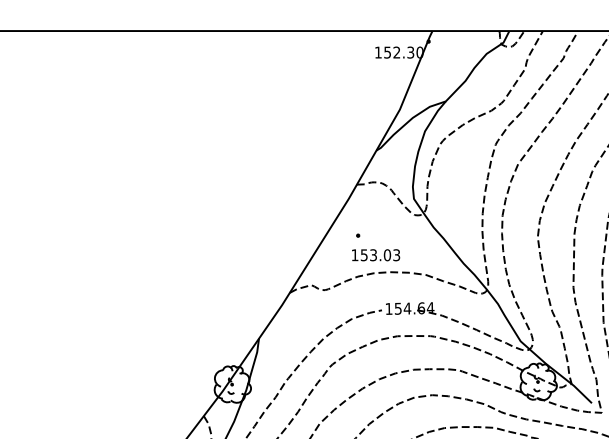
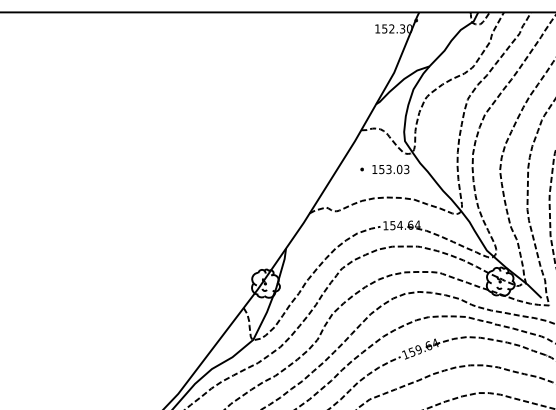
text: (375, 255) -> (390, 169), moved

